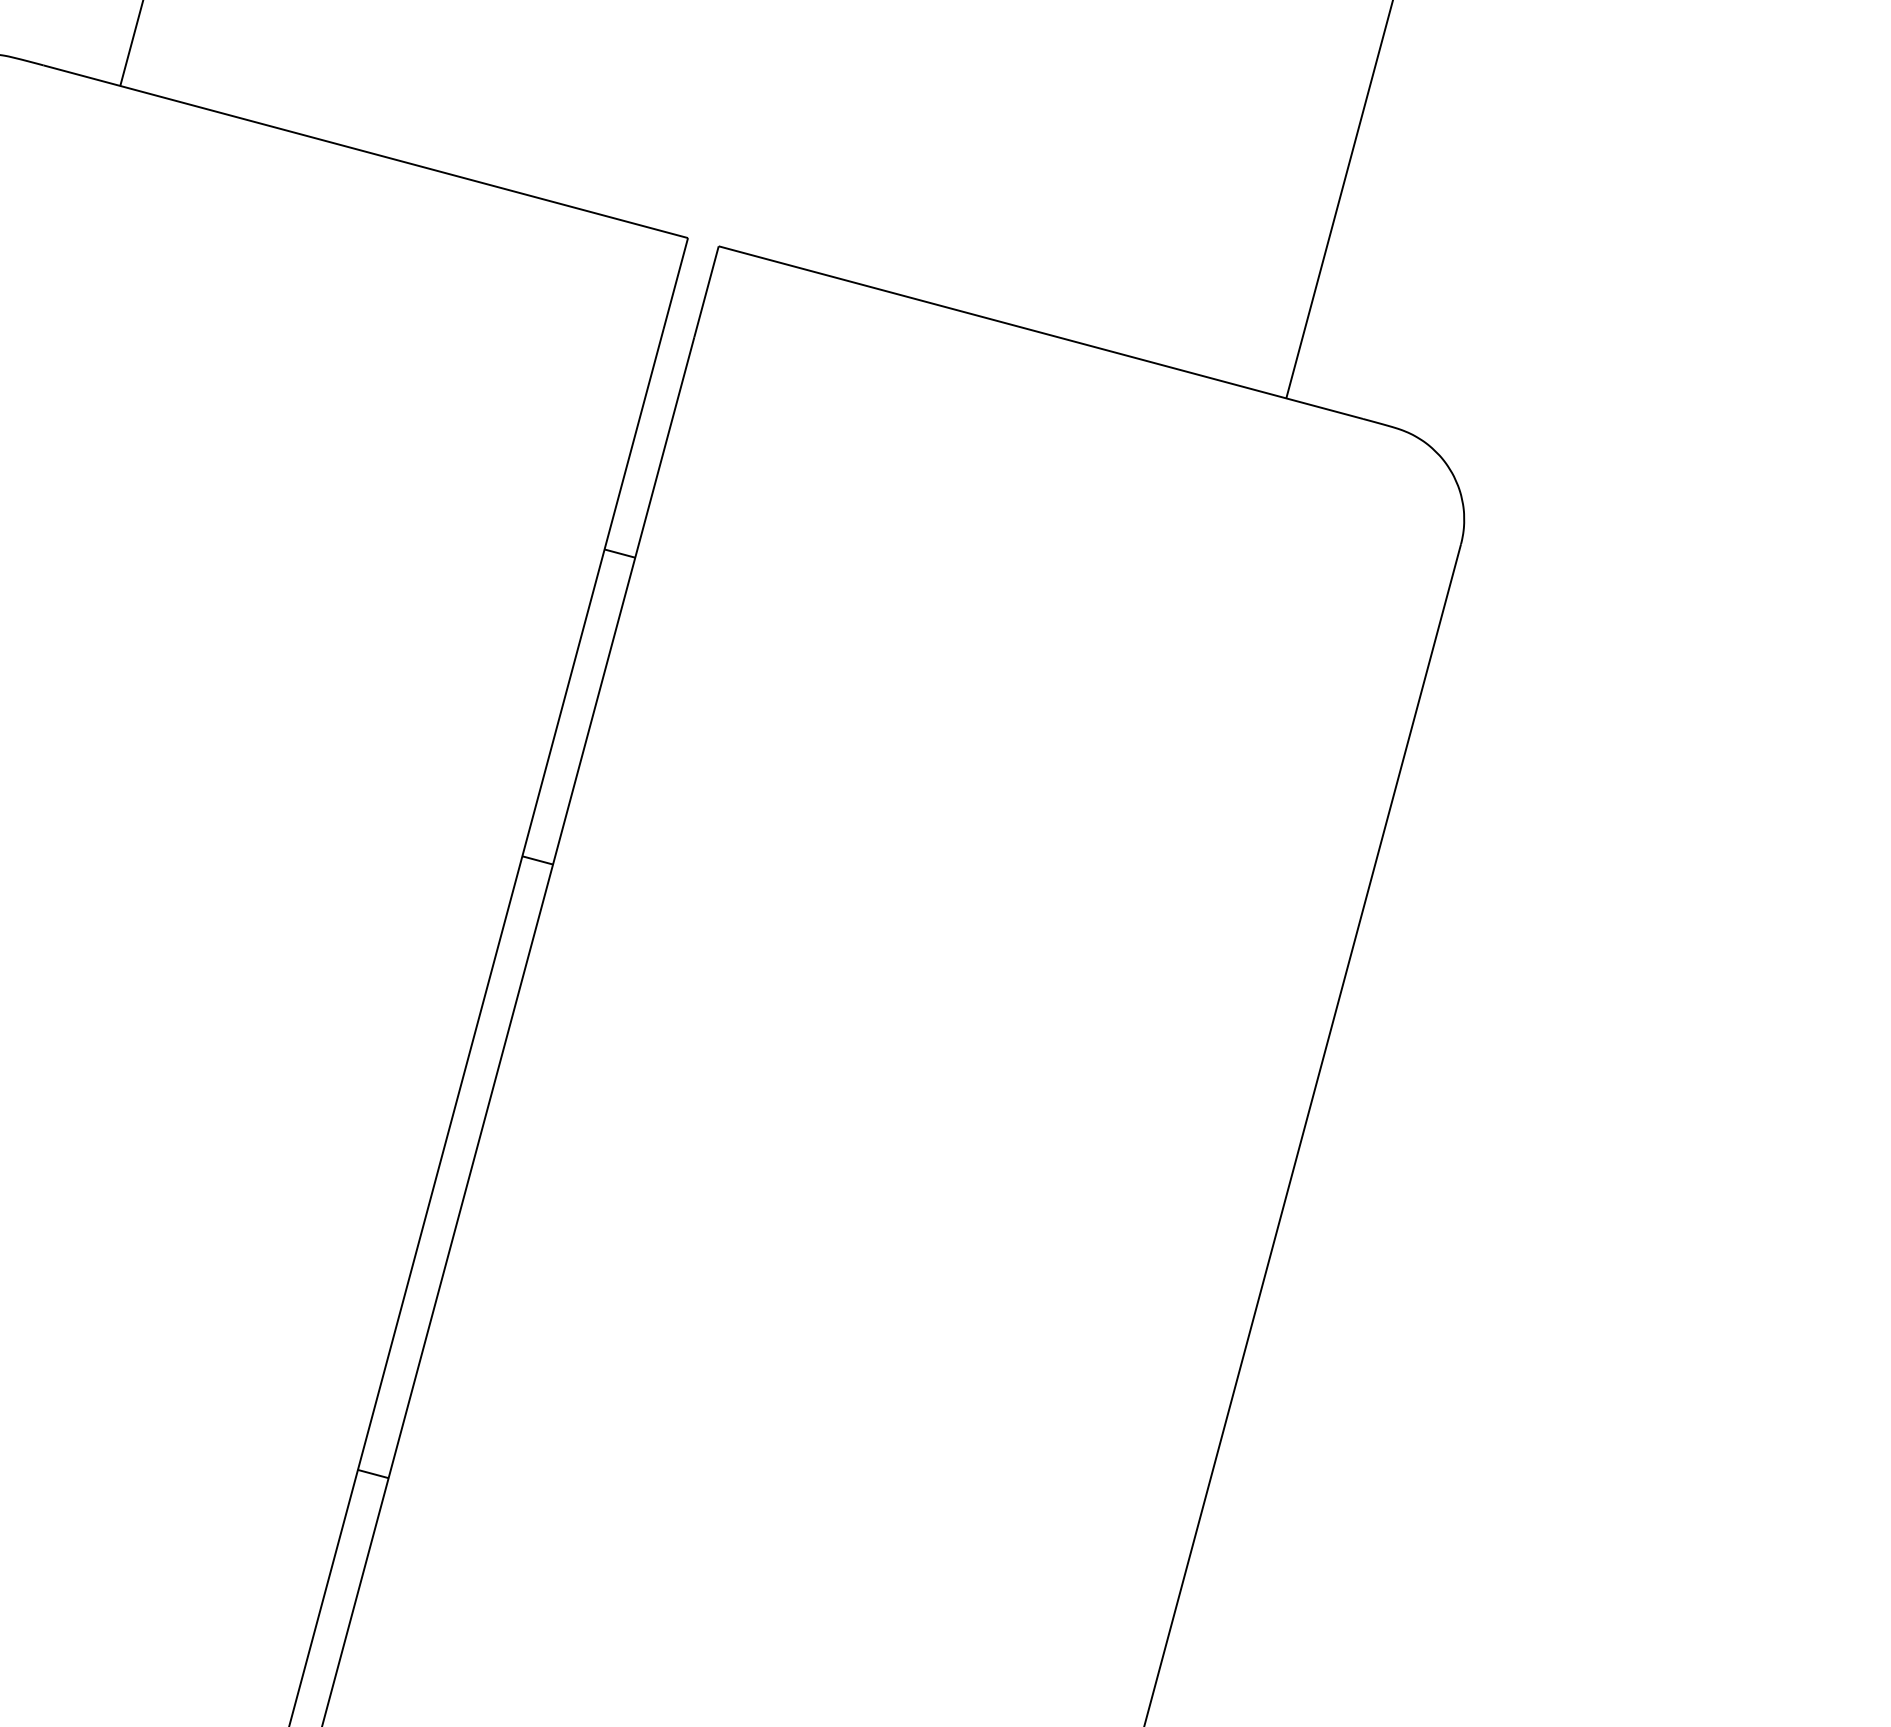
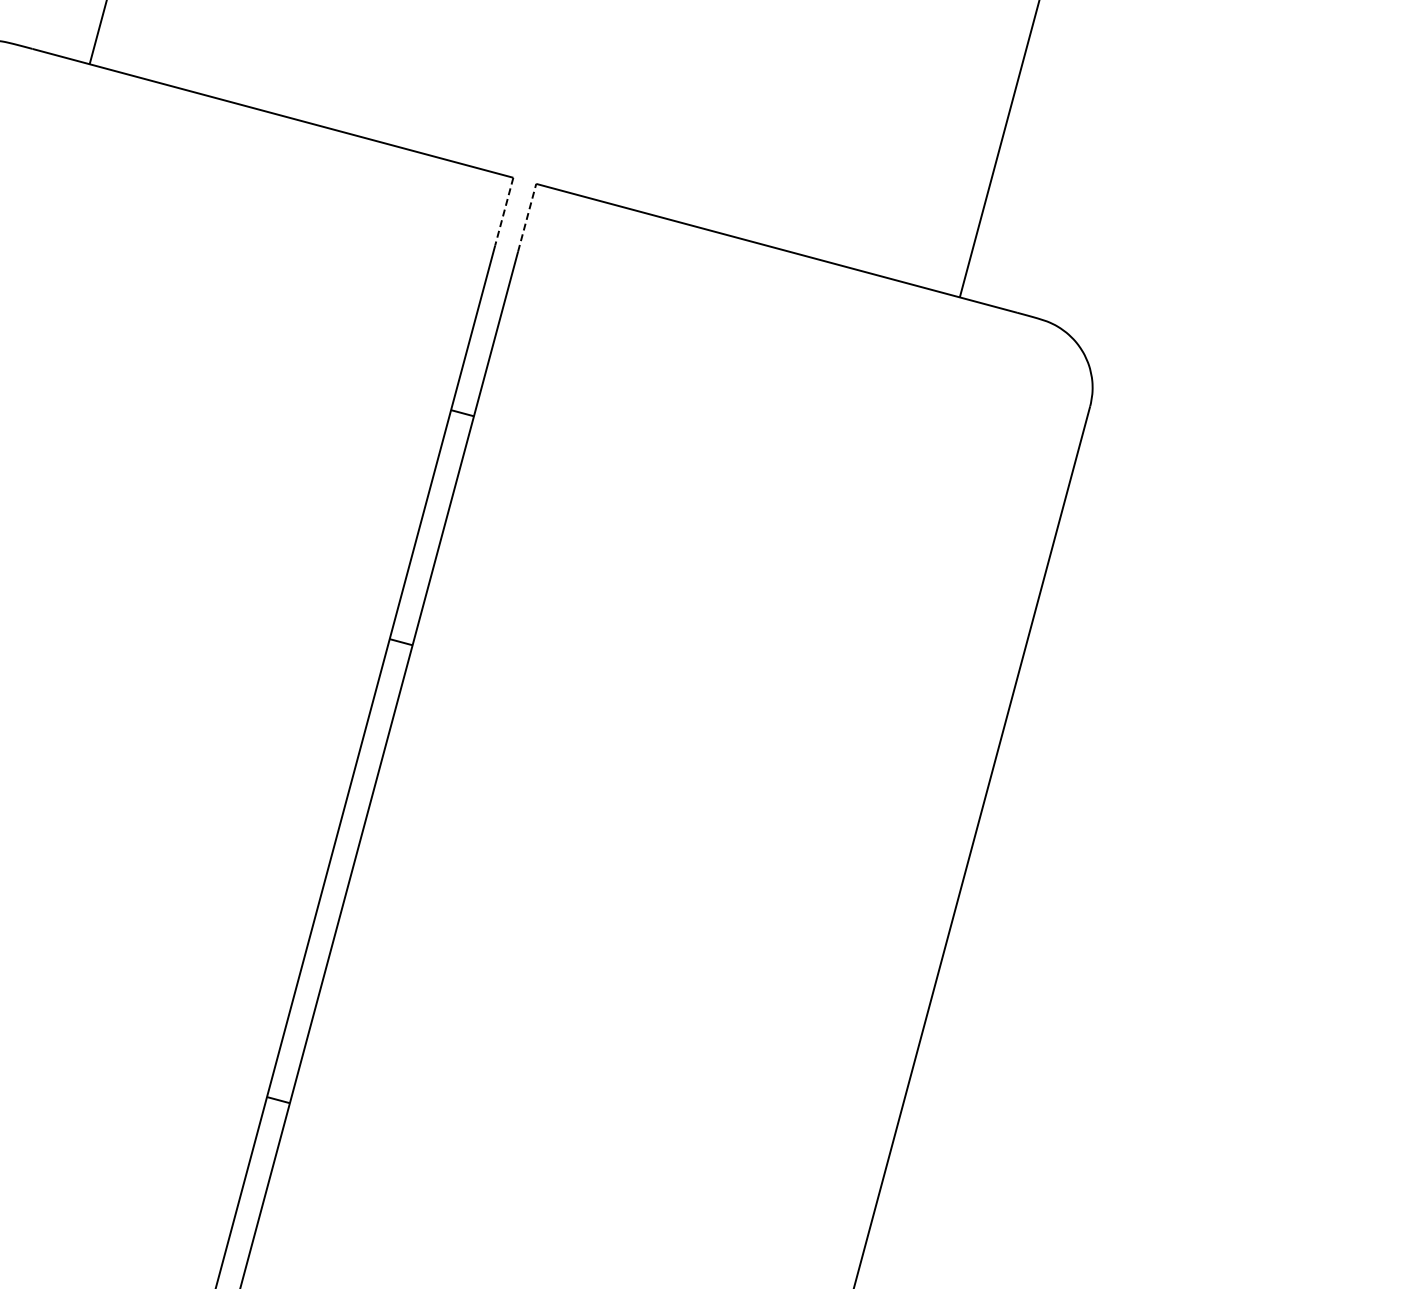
line: (676, 284) -> (504, 212), solid -> dashed
line: (706, 291) -> (527, 217), solid -> dashed

